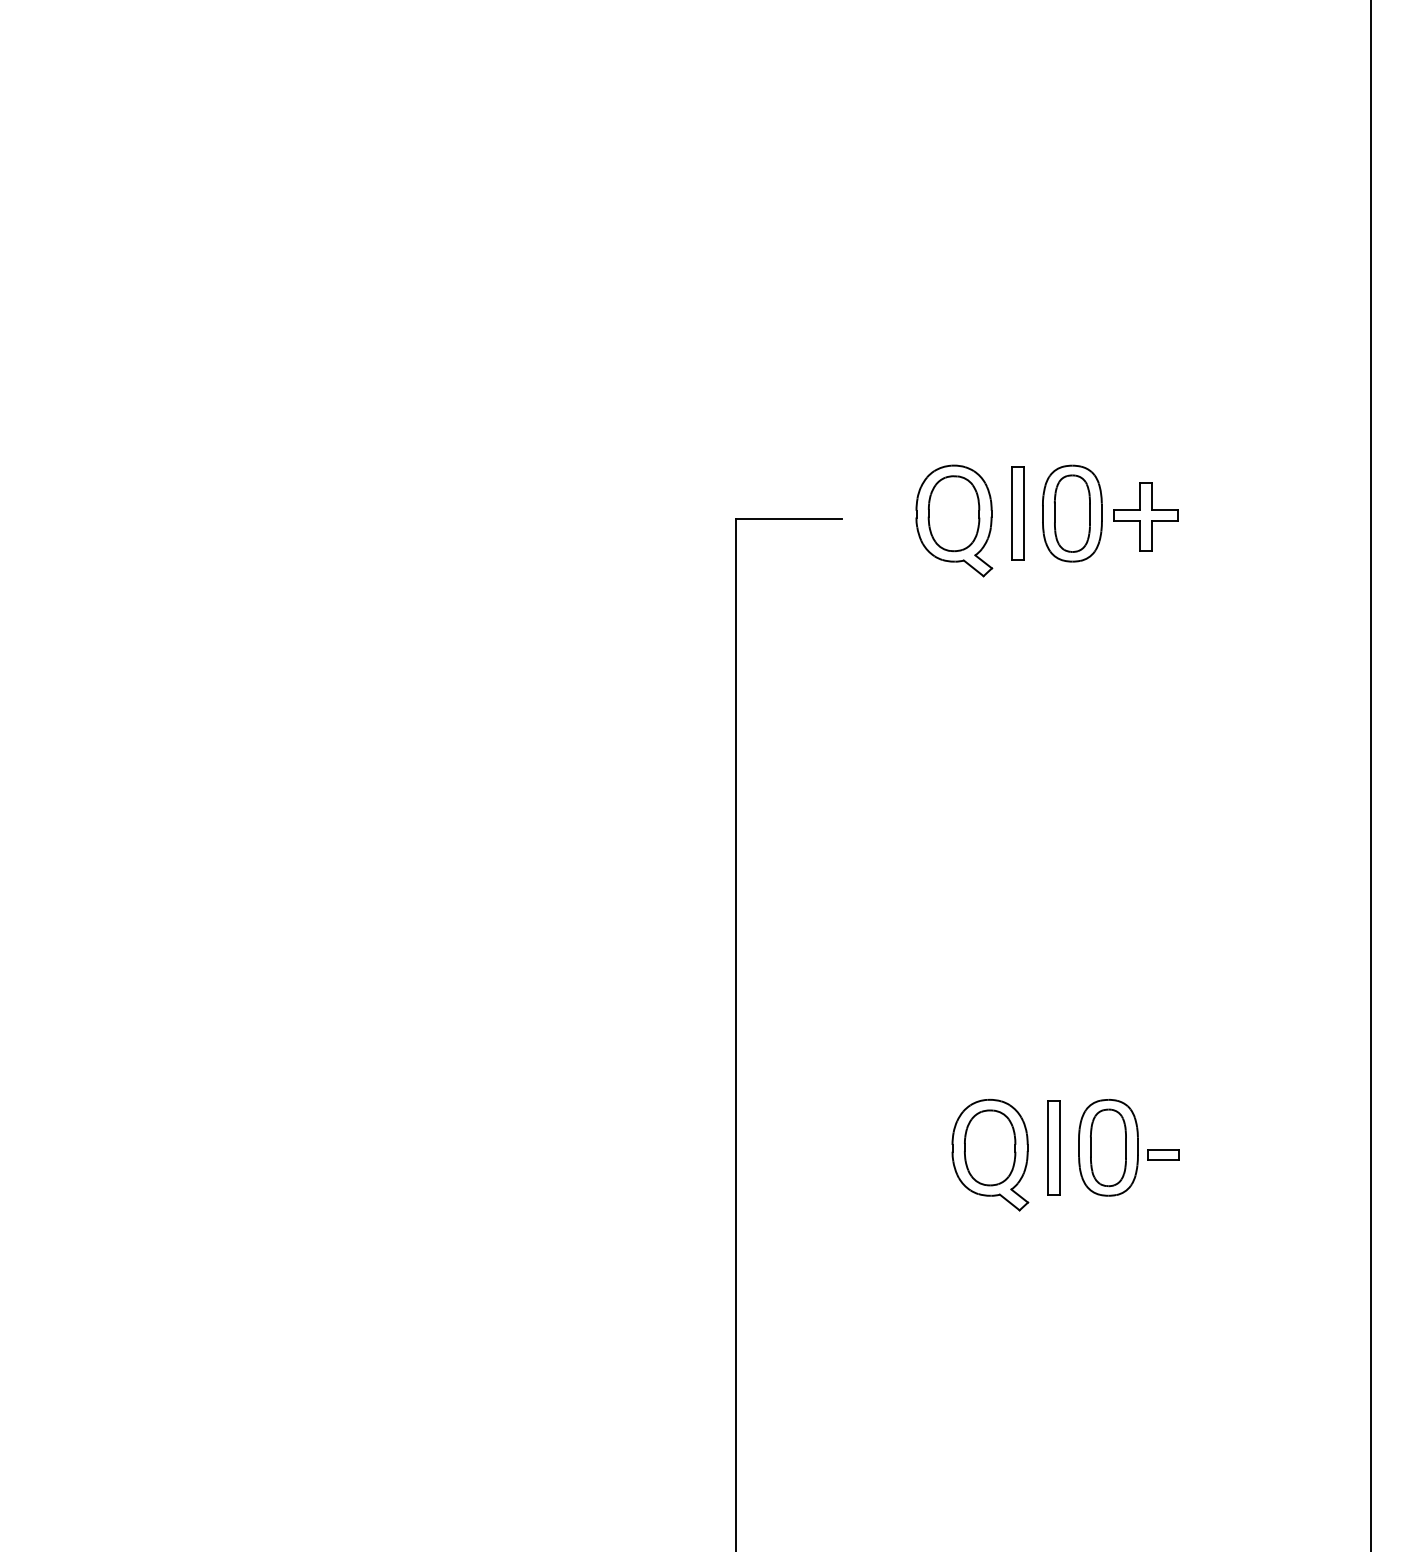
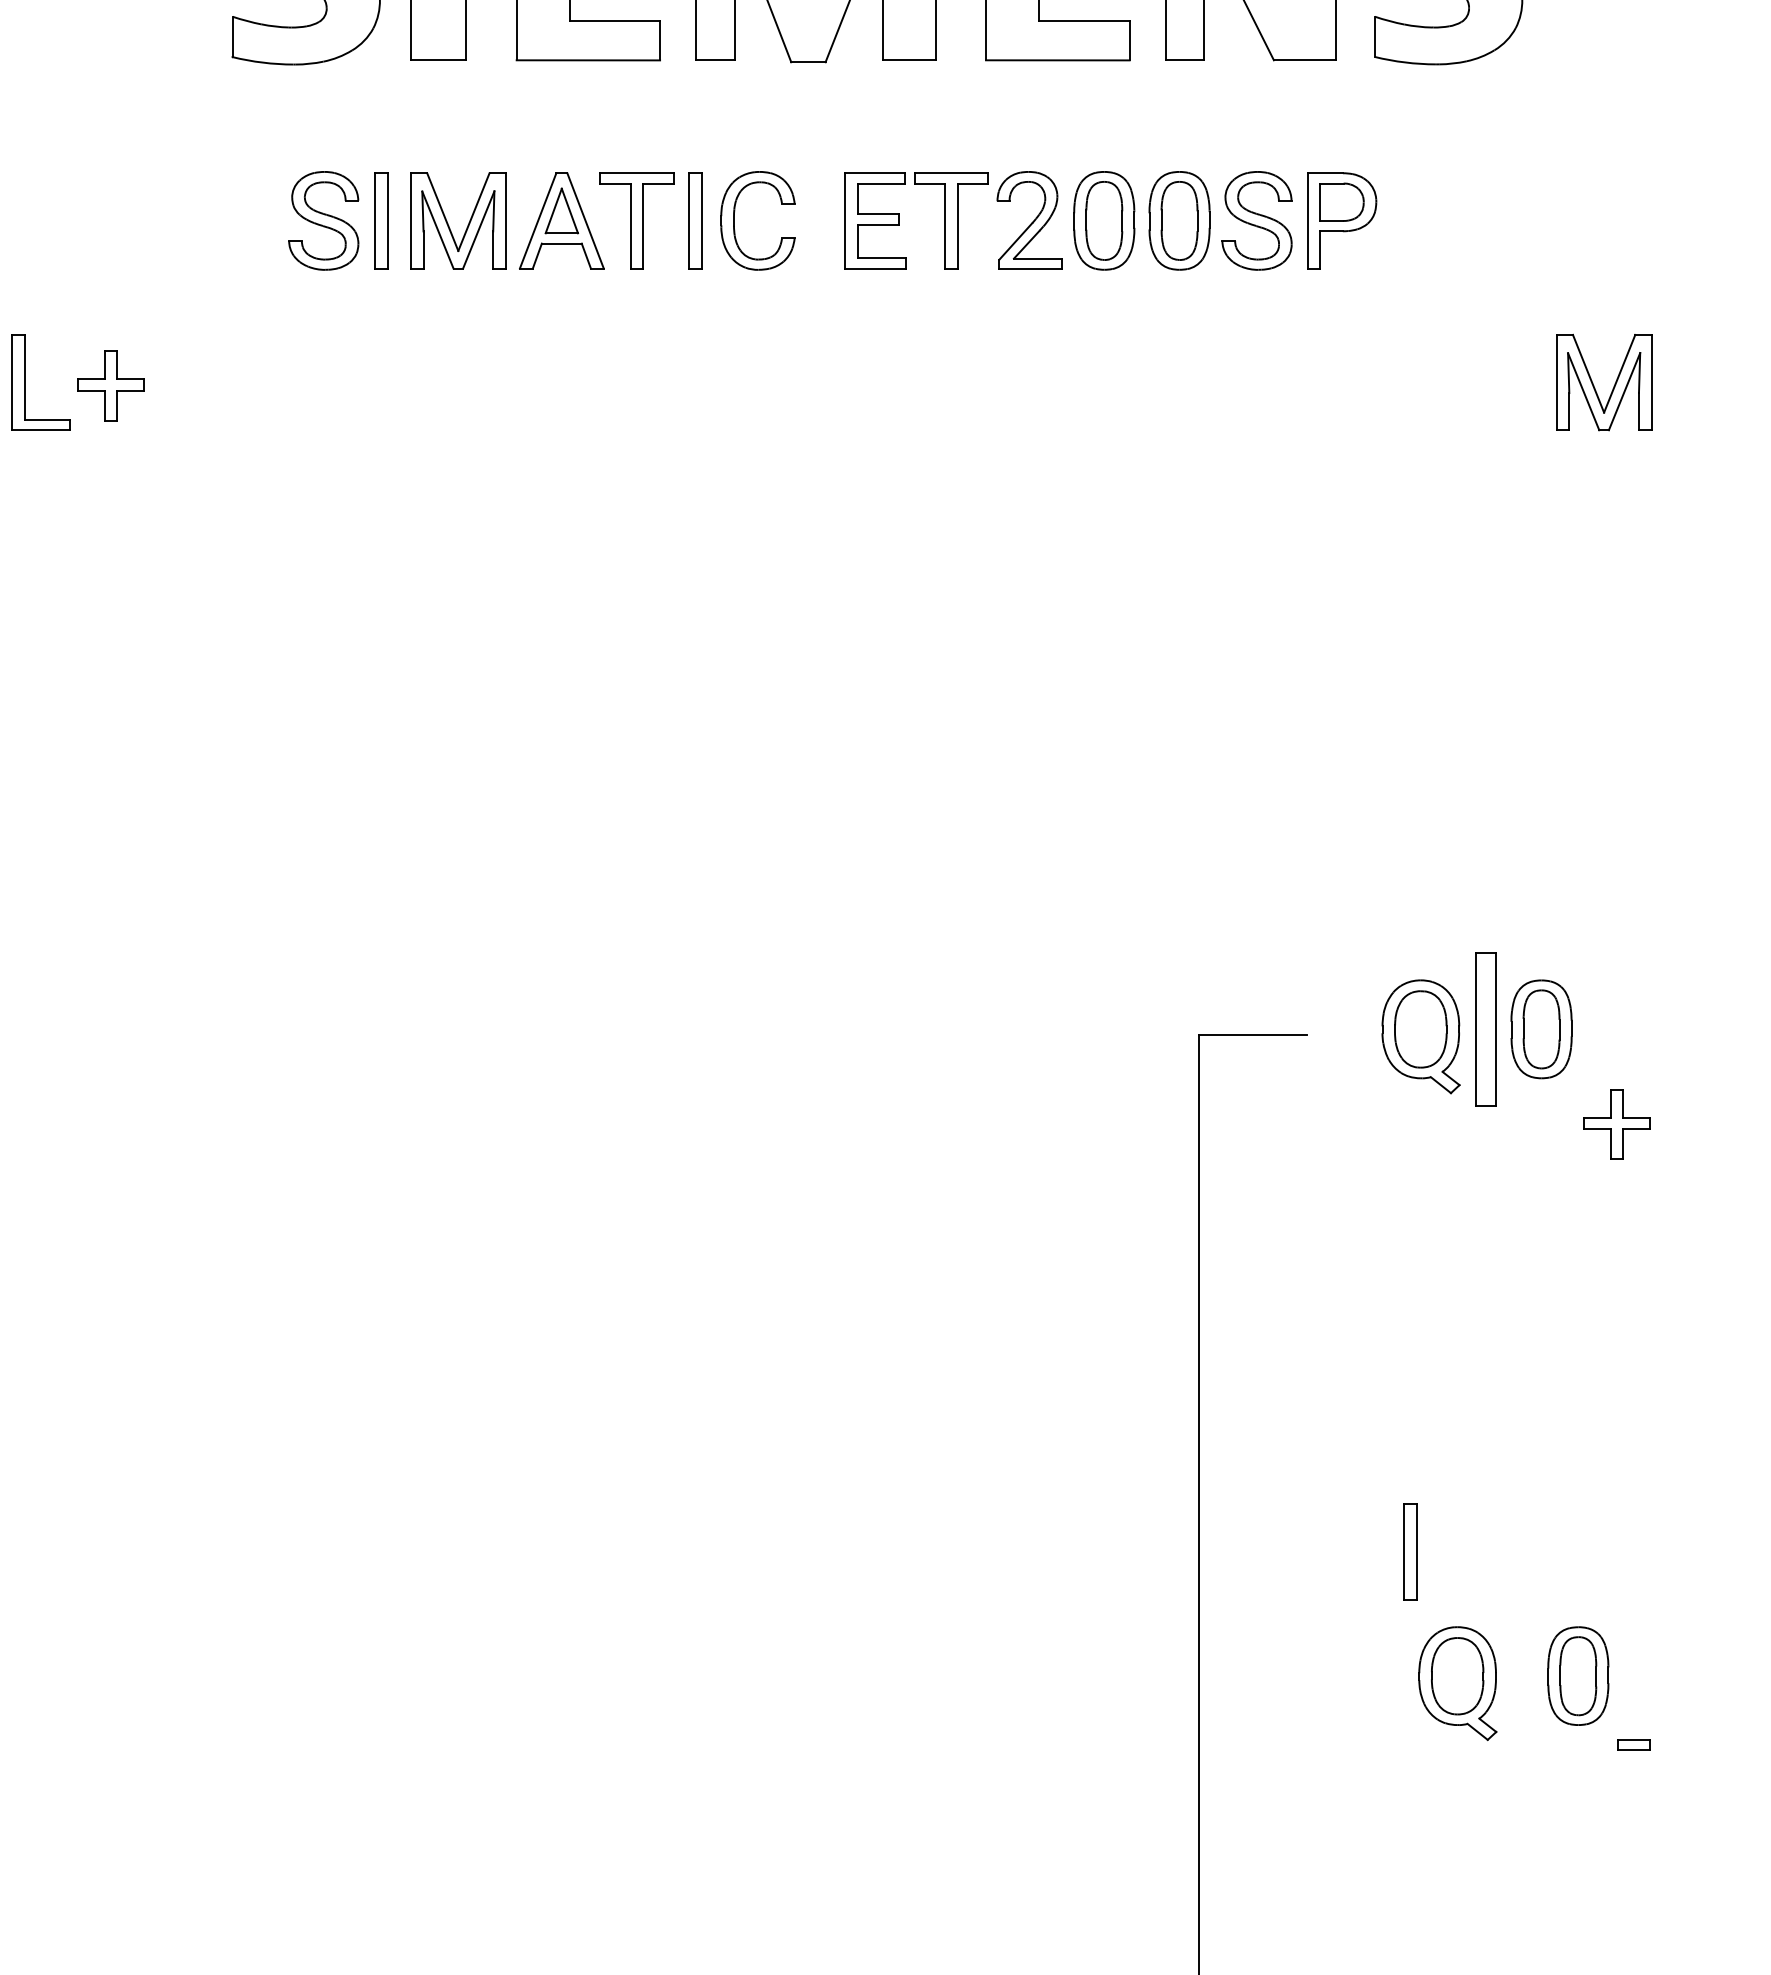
part: (1017, 513) -> (1485, 1029), size x1.6
part: (1145, 516) -> (1616, 1124), moved
part: (1053, 1148) -> (1410, 1552), moved
part: (1162, 1154) -> (1633, 1744), moved

